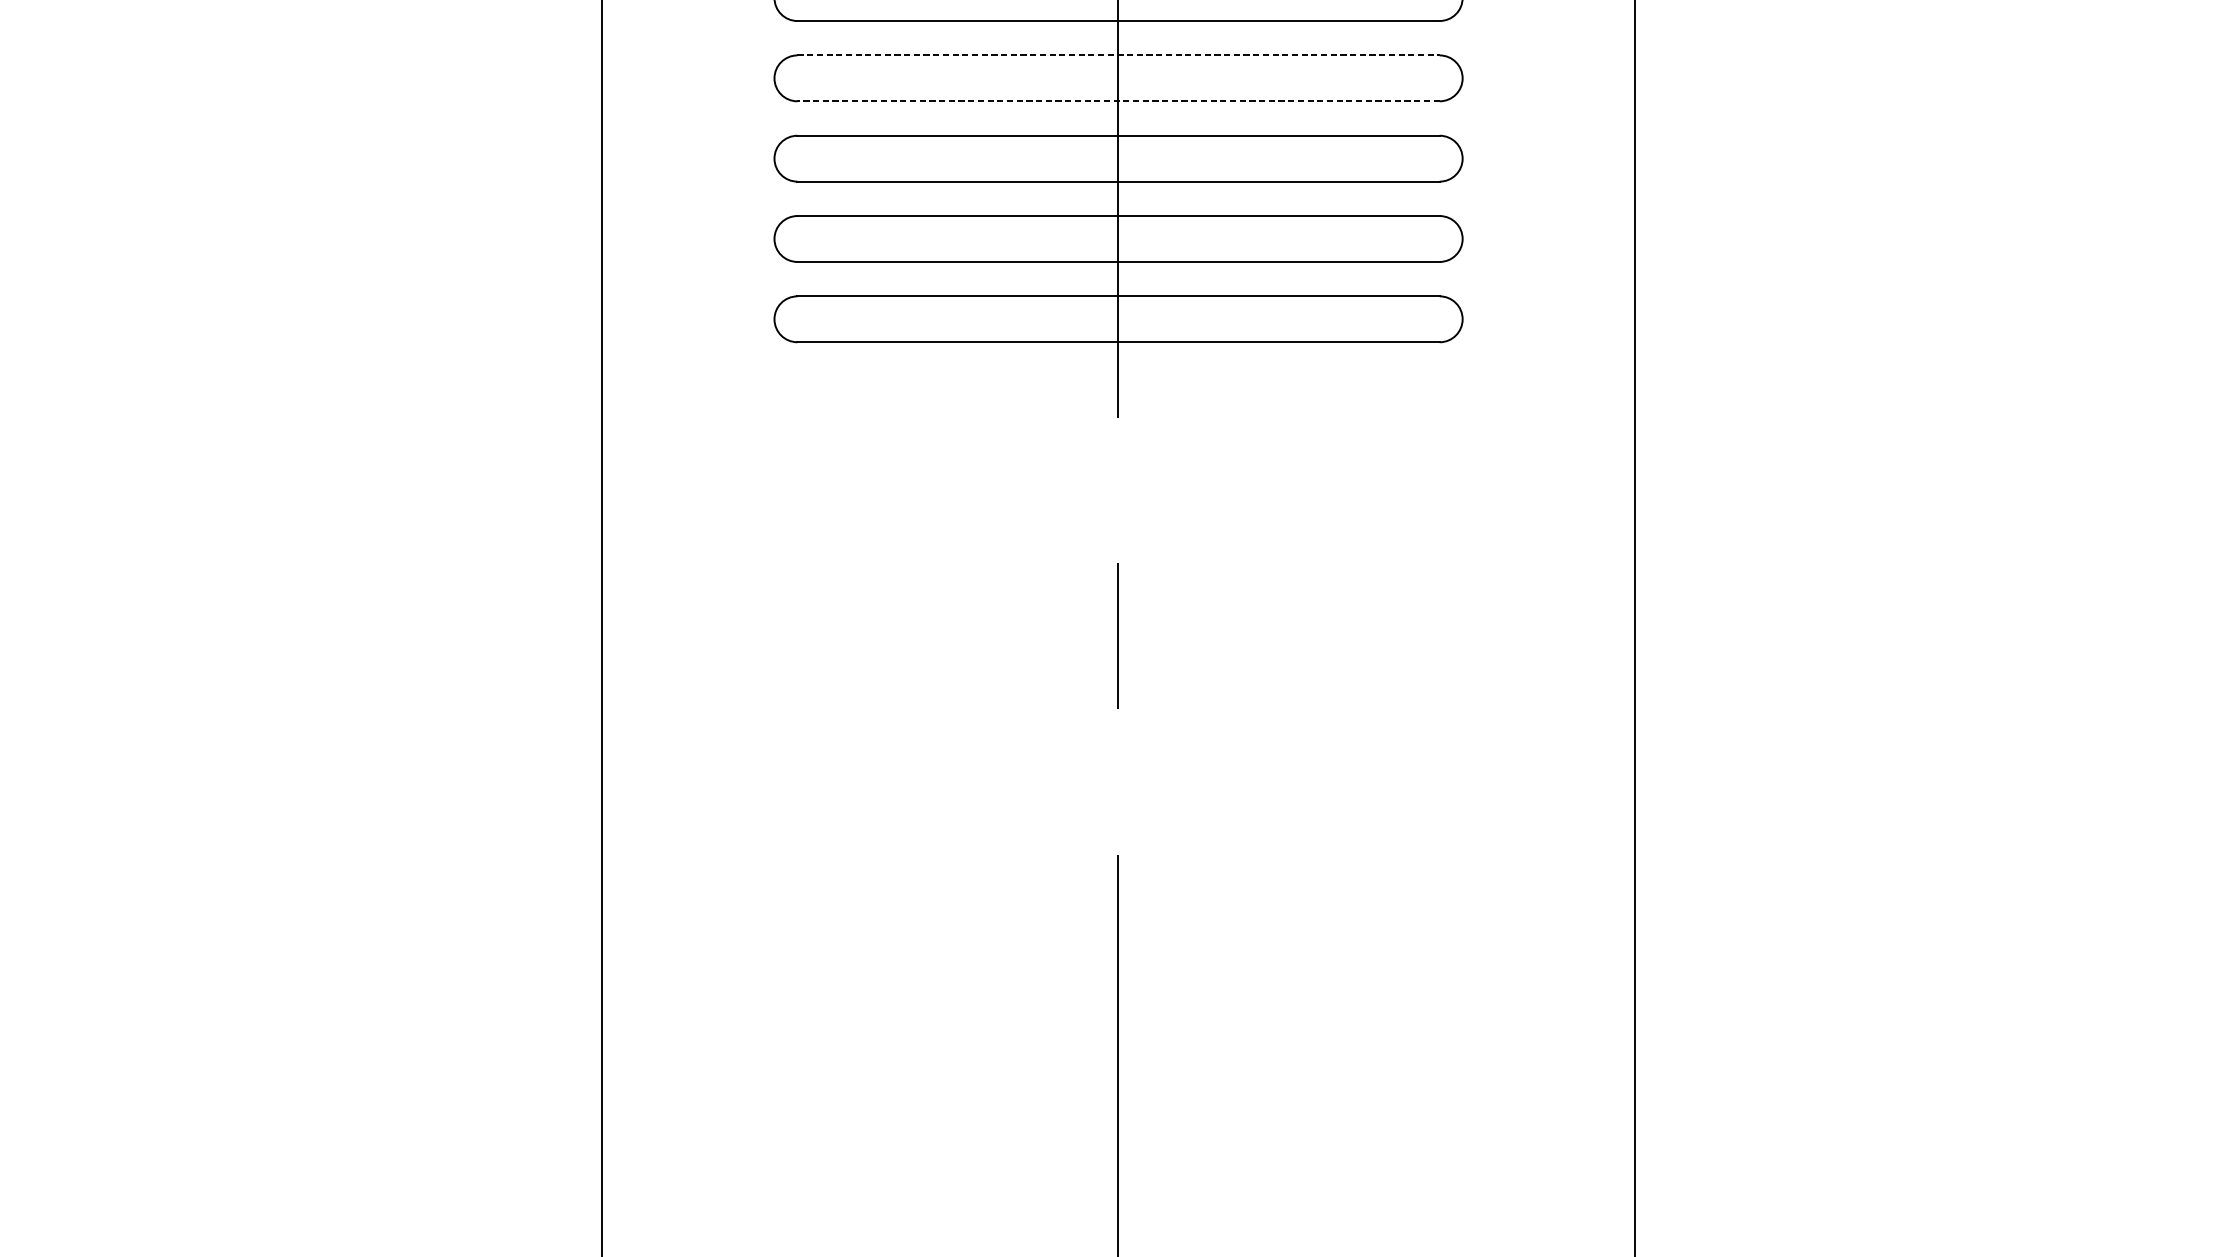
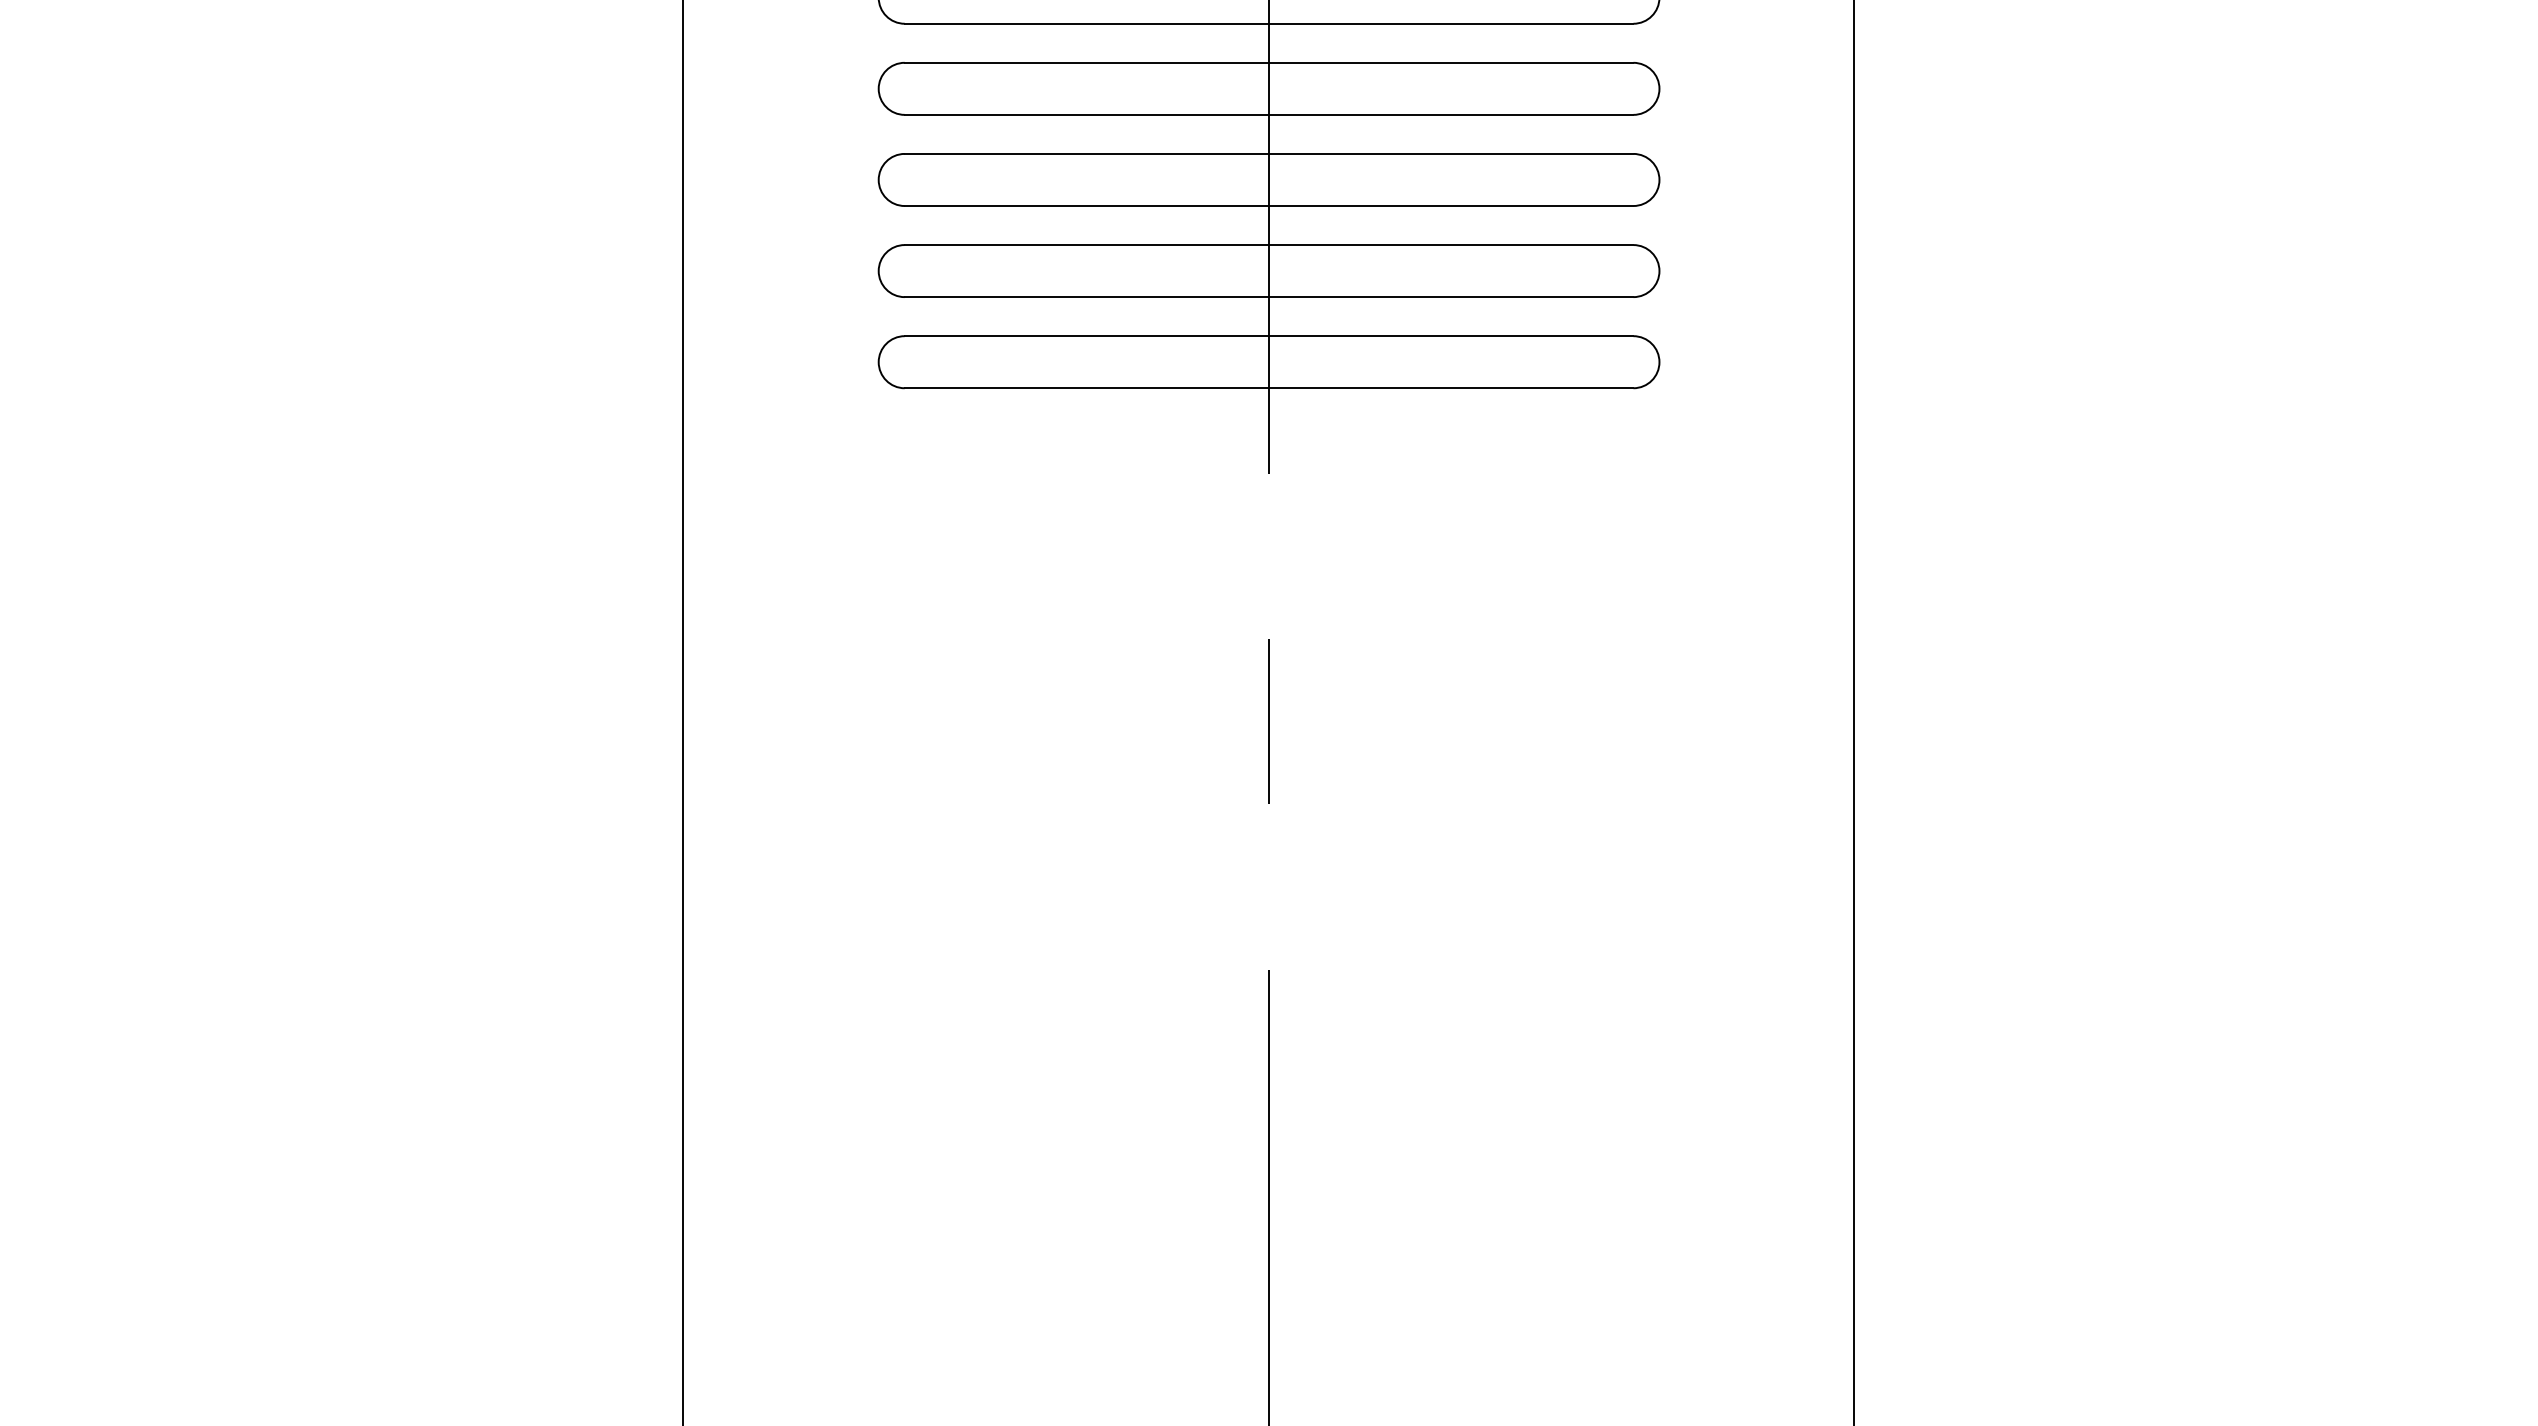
line: (1118, 55) -> (1269, 62), dashed -> solid
line: (1118, 100) -> (1268, 114), dashed -> solid

